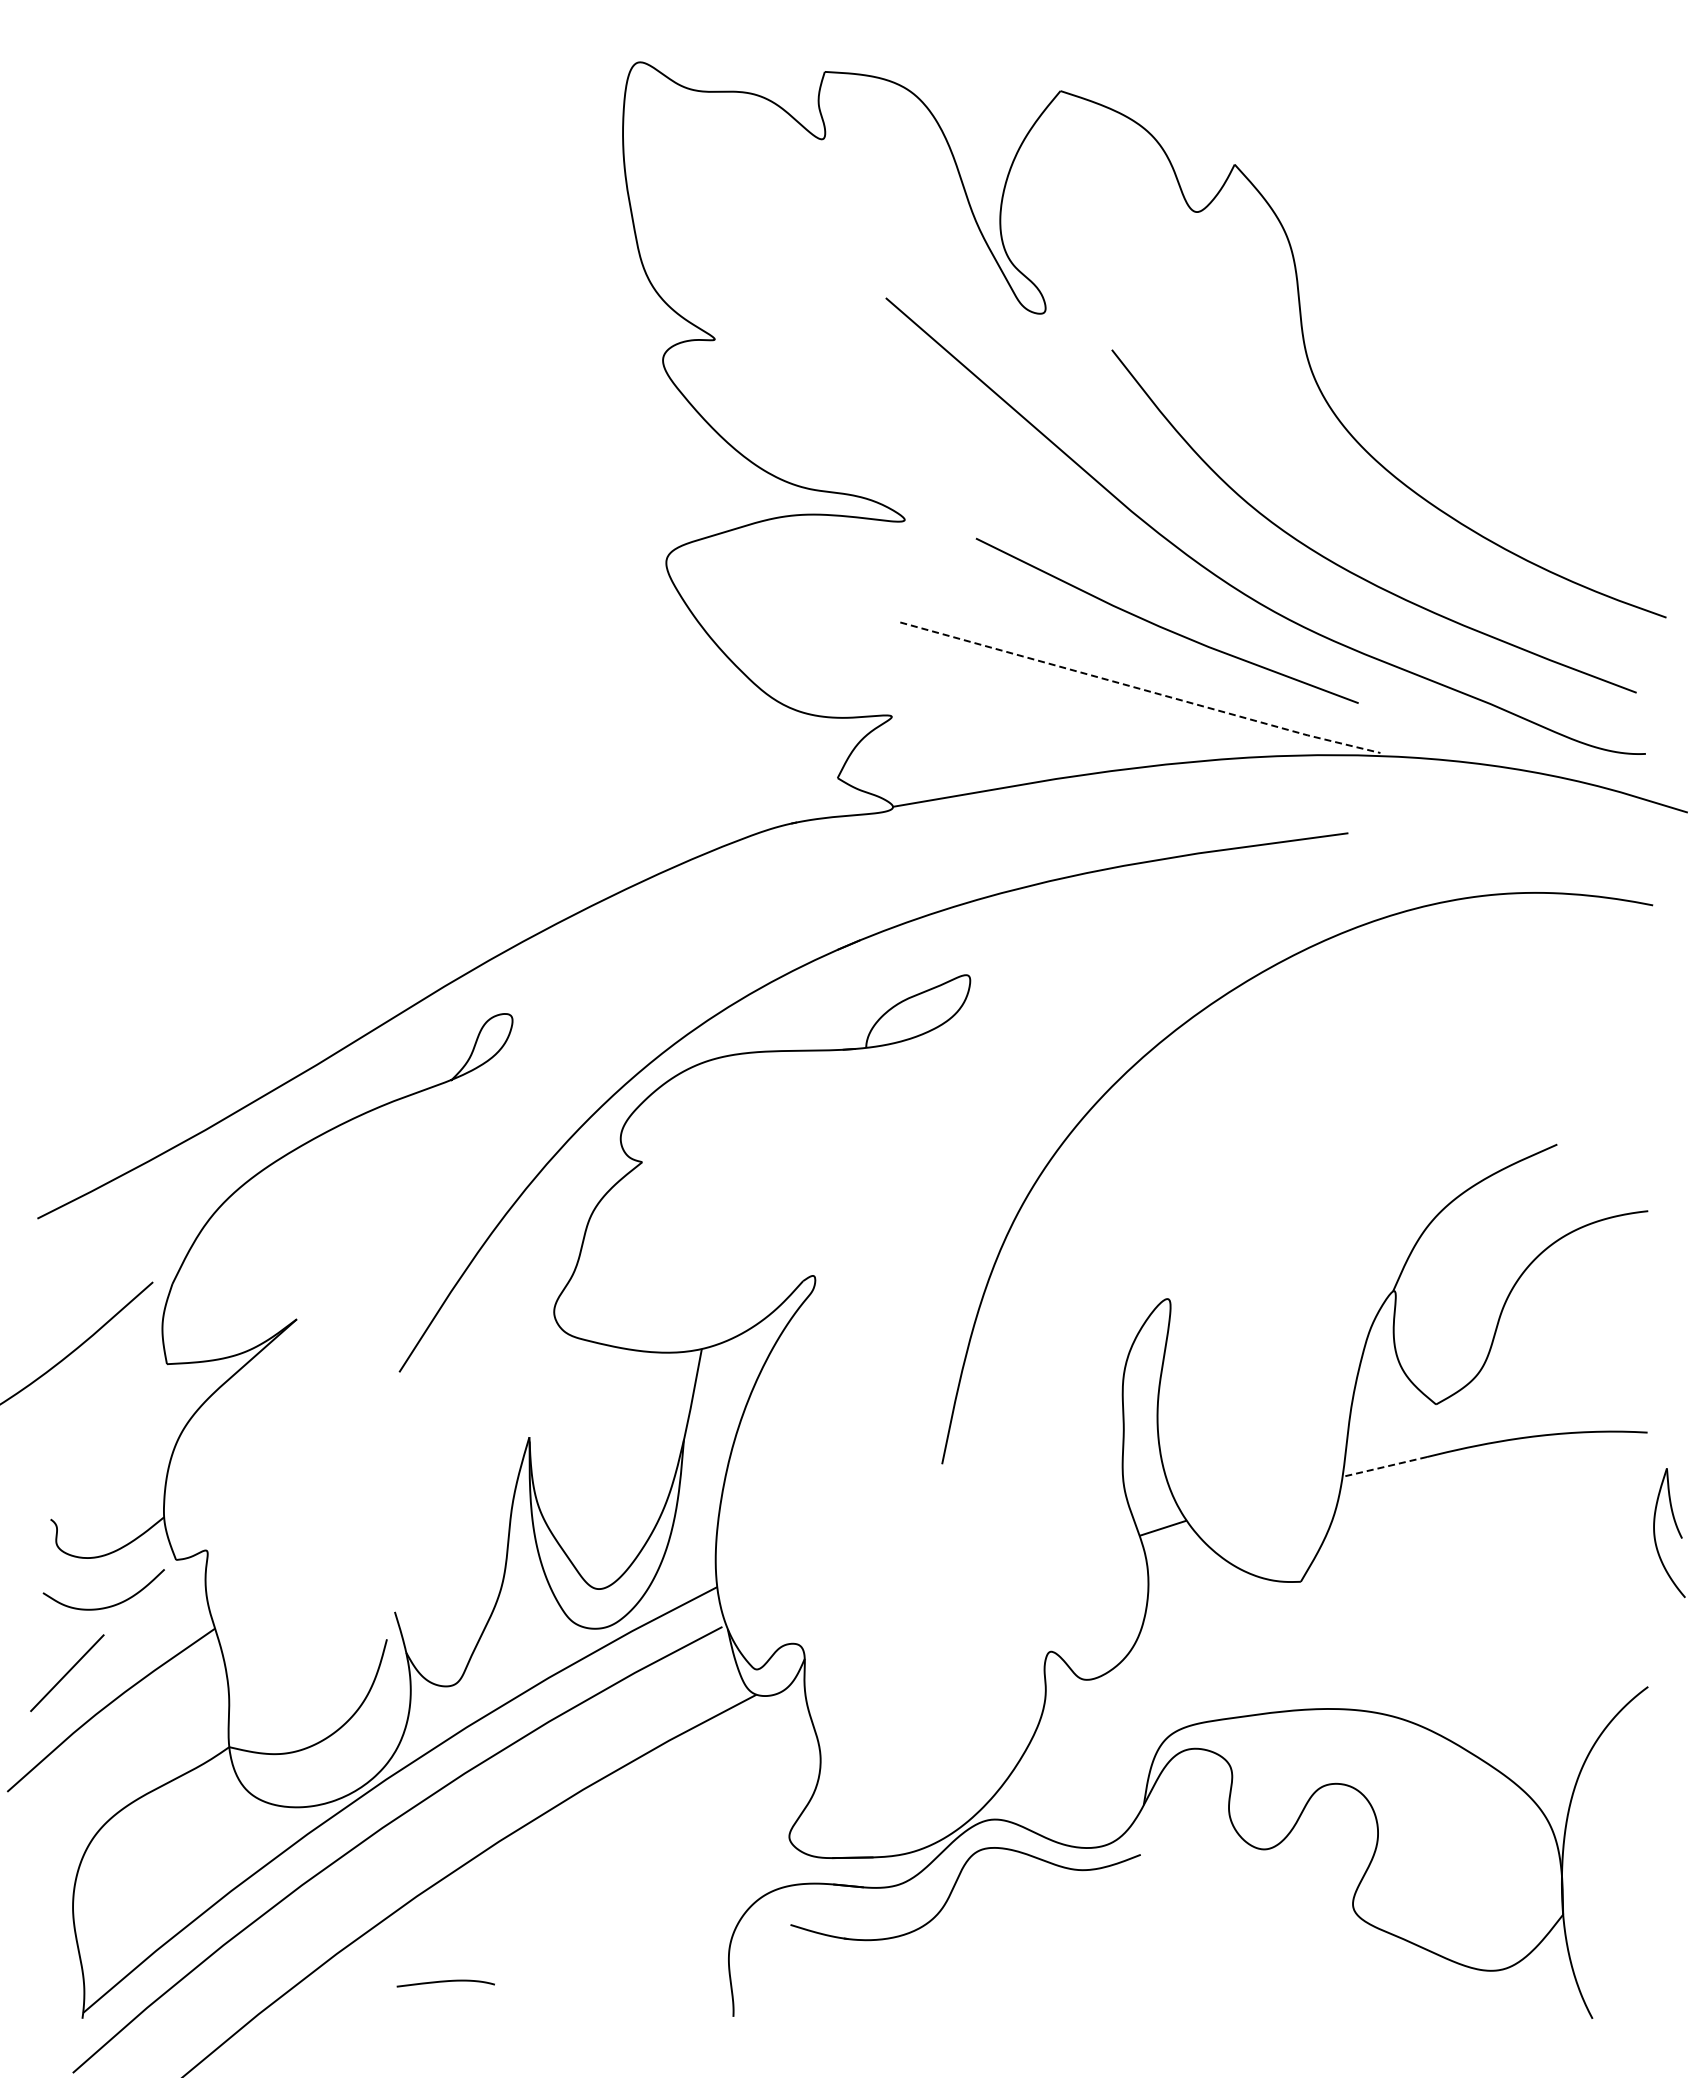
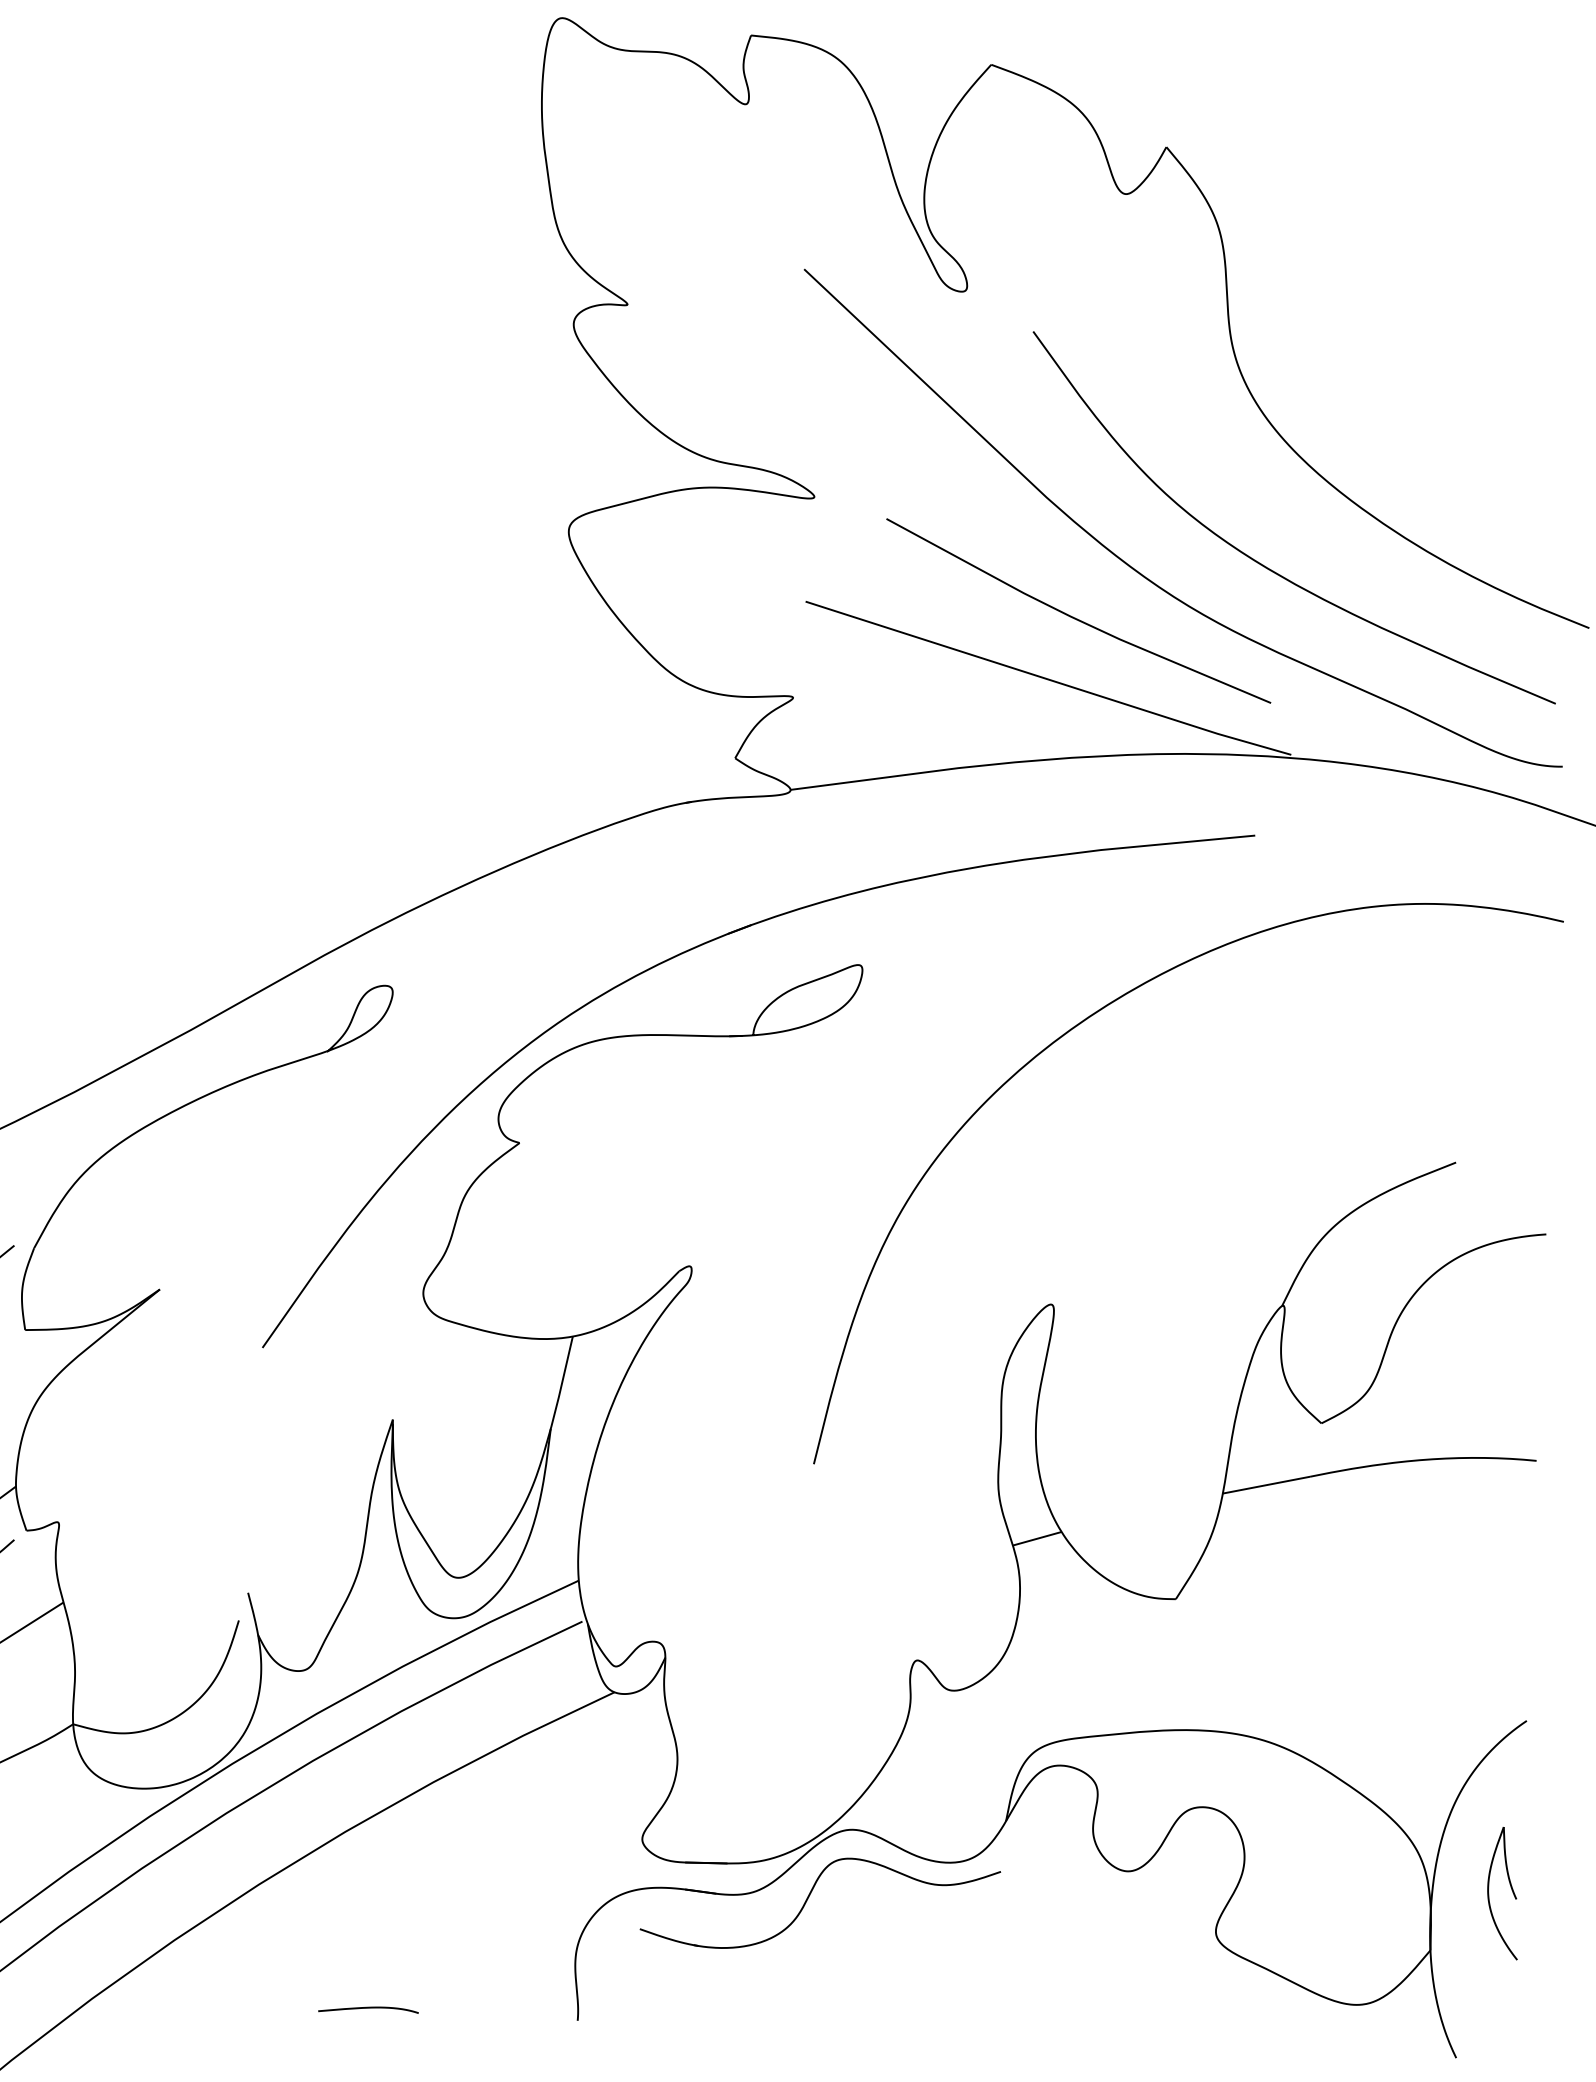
line: (1141, 689) -> (1049, 680), dashed -> solid
line: (1384, 1467) -> (1266, 1485), dashed -> solid
part: (1677, 1531) -> (1512, 1892), moved
curve: (445, 1982) -> (368, 2008), moved

